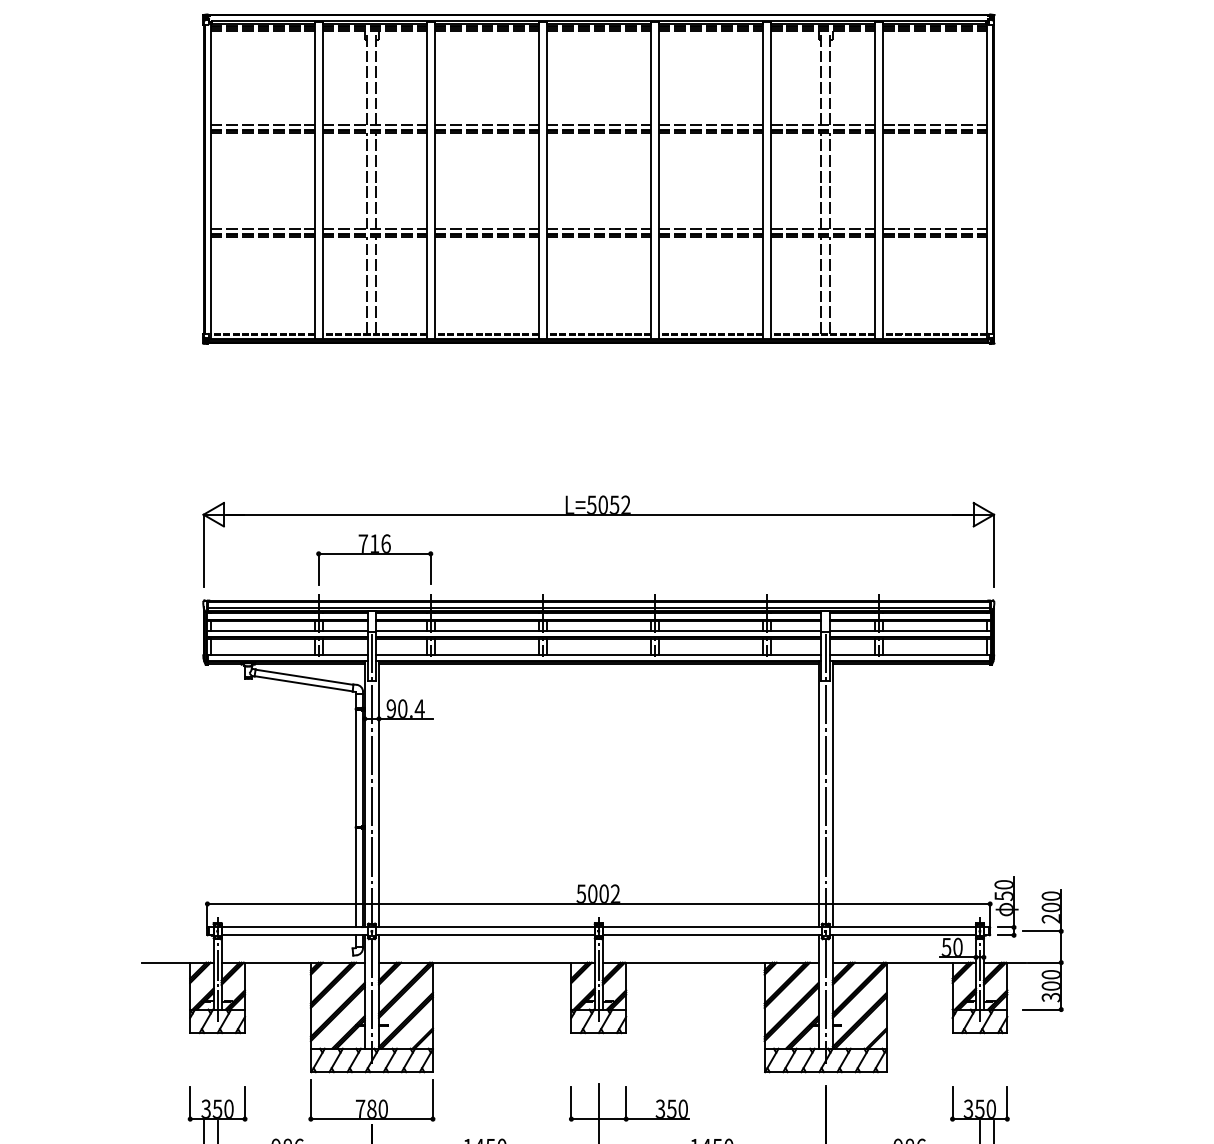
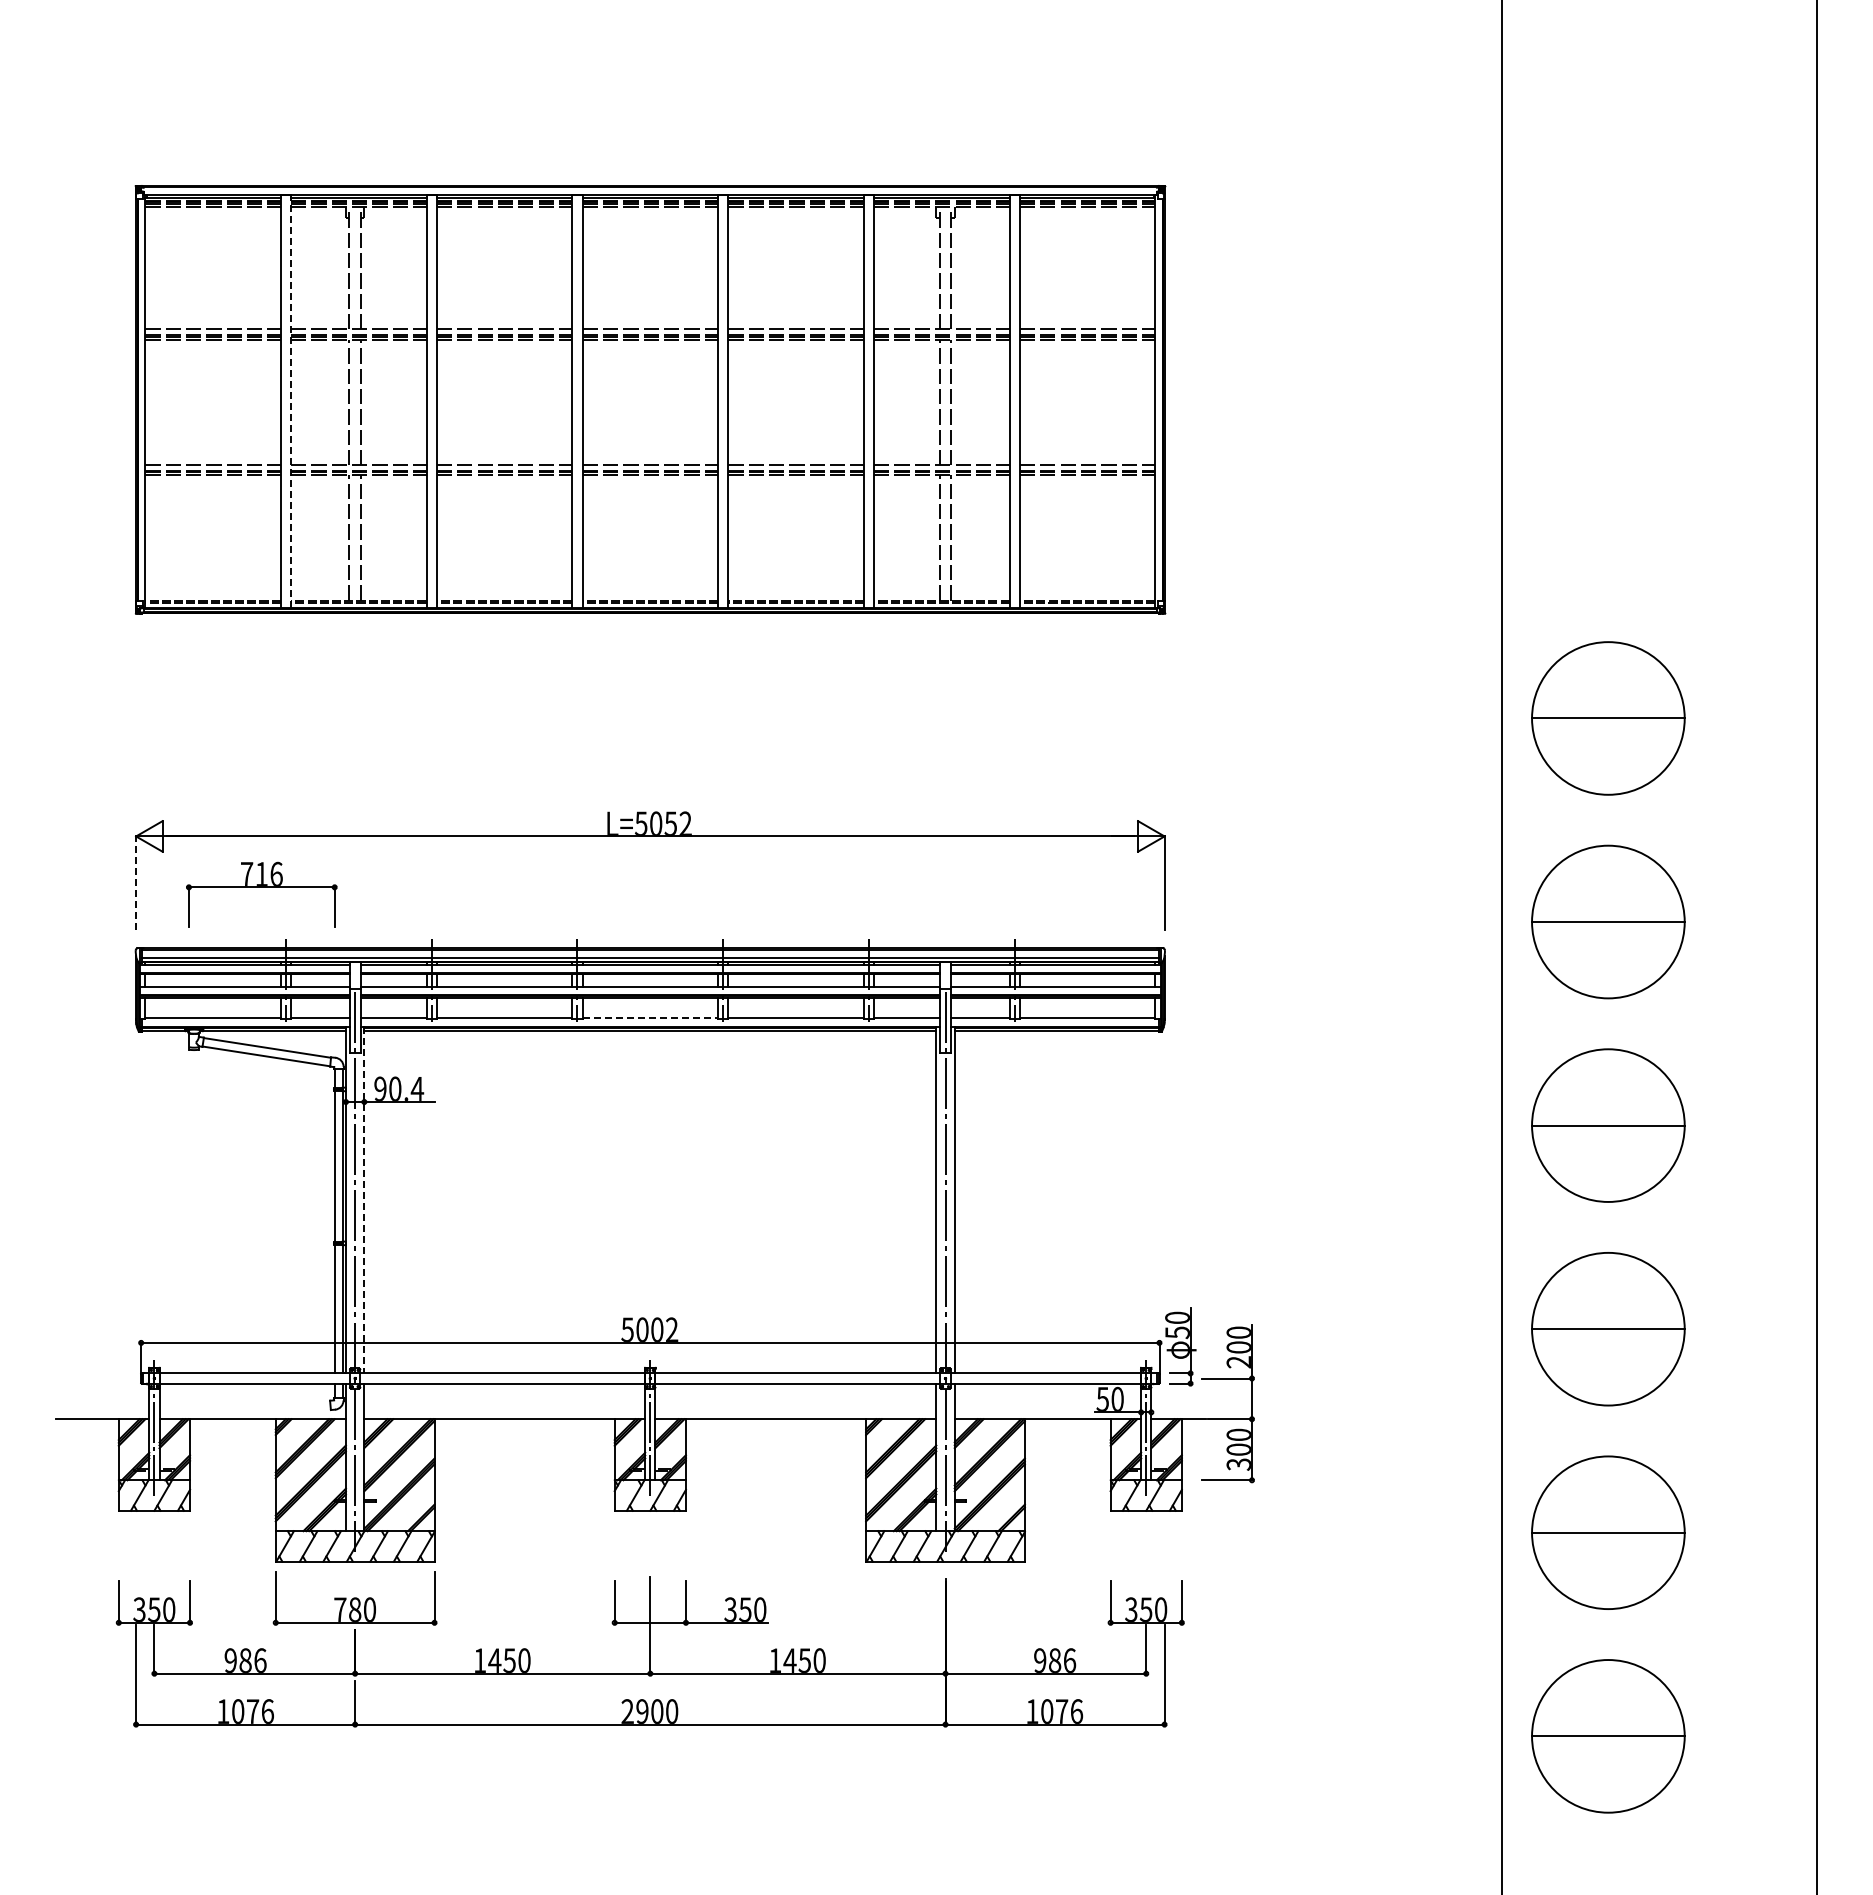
line: (322, 180) -> (291, 401), solid -> dashed
line: (203, 550) -> (136, 883), solid -> dashed
part: (374, 553) -> (261, 887), moved
line: (598, 654) -> (650, 1018), solid -> dashed
line: (379, 794) -> (364, 1200), solid -> dashed

